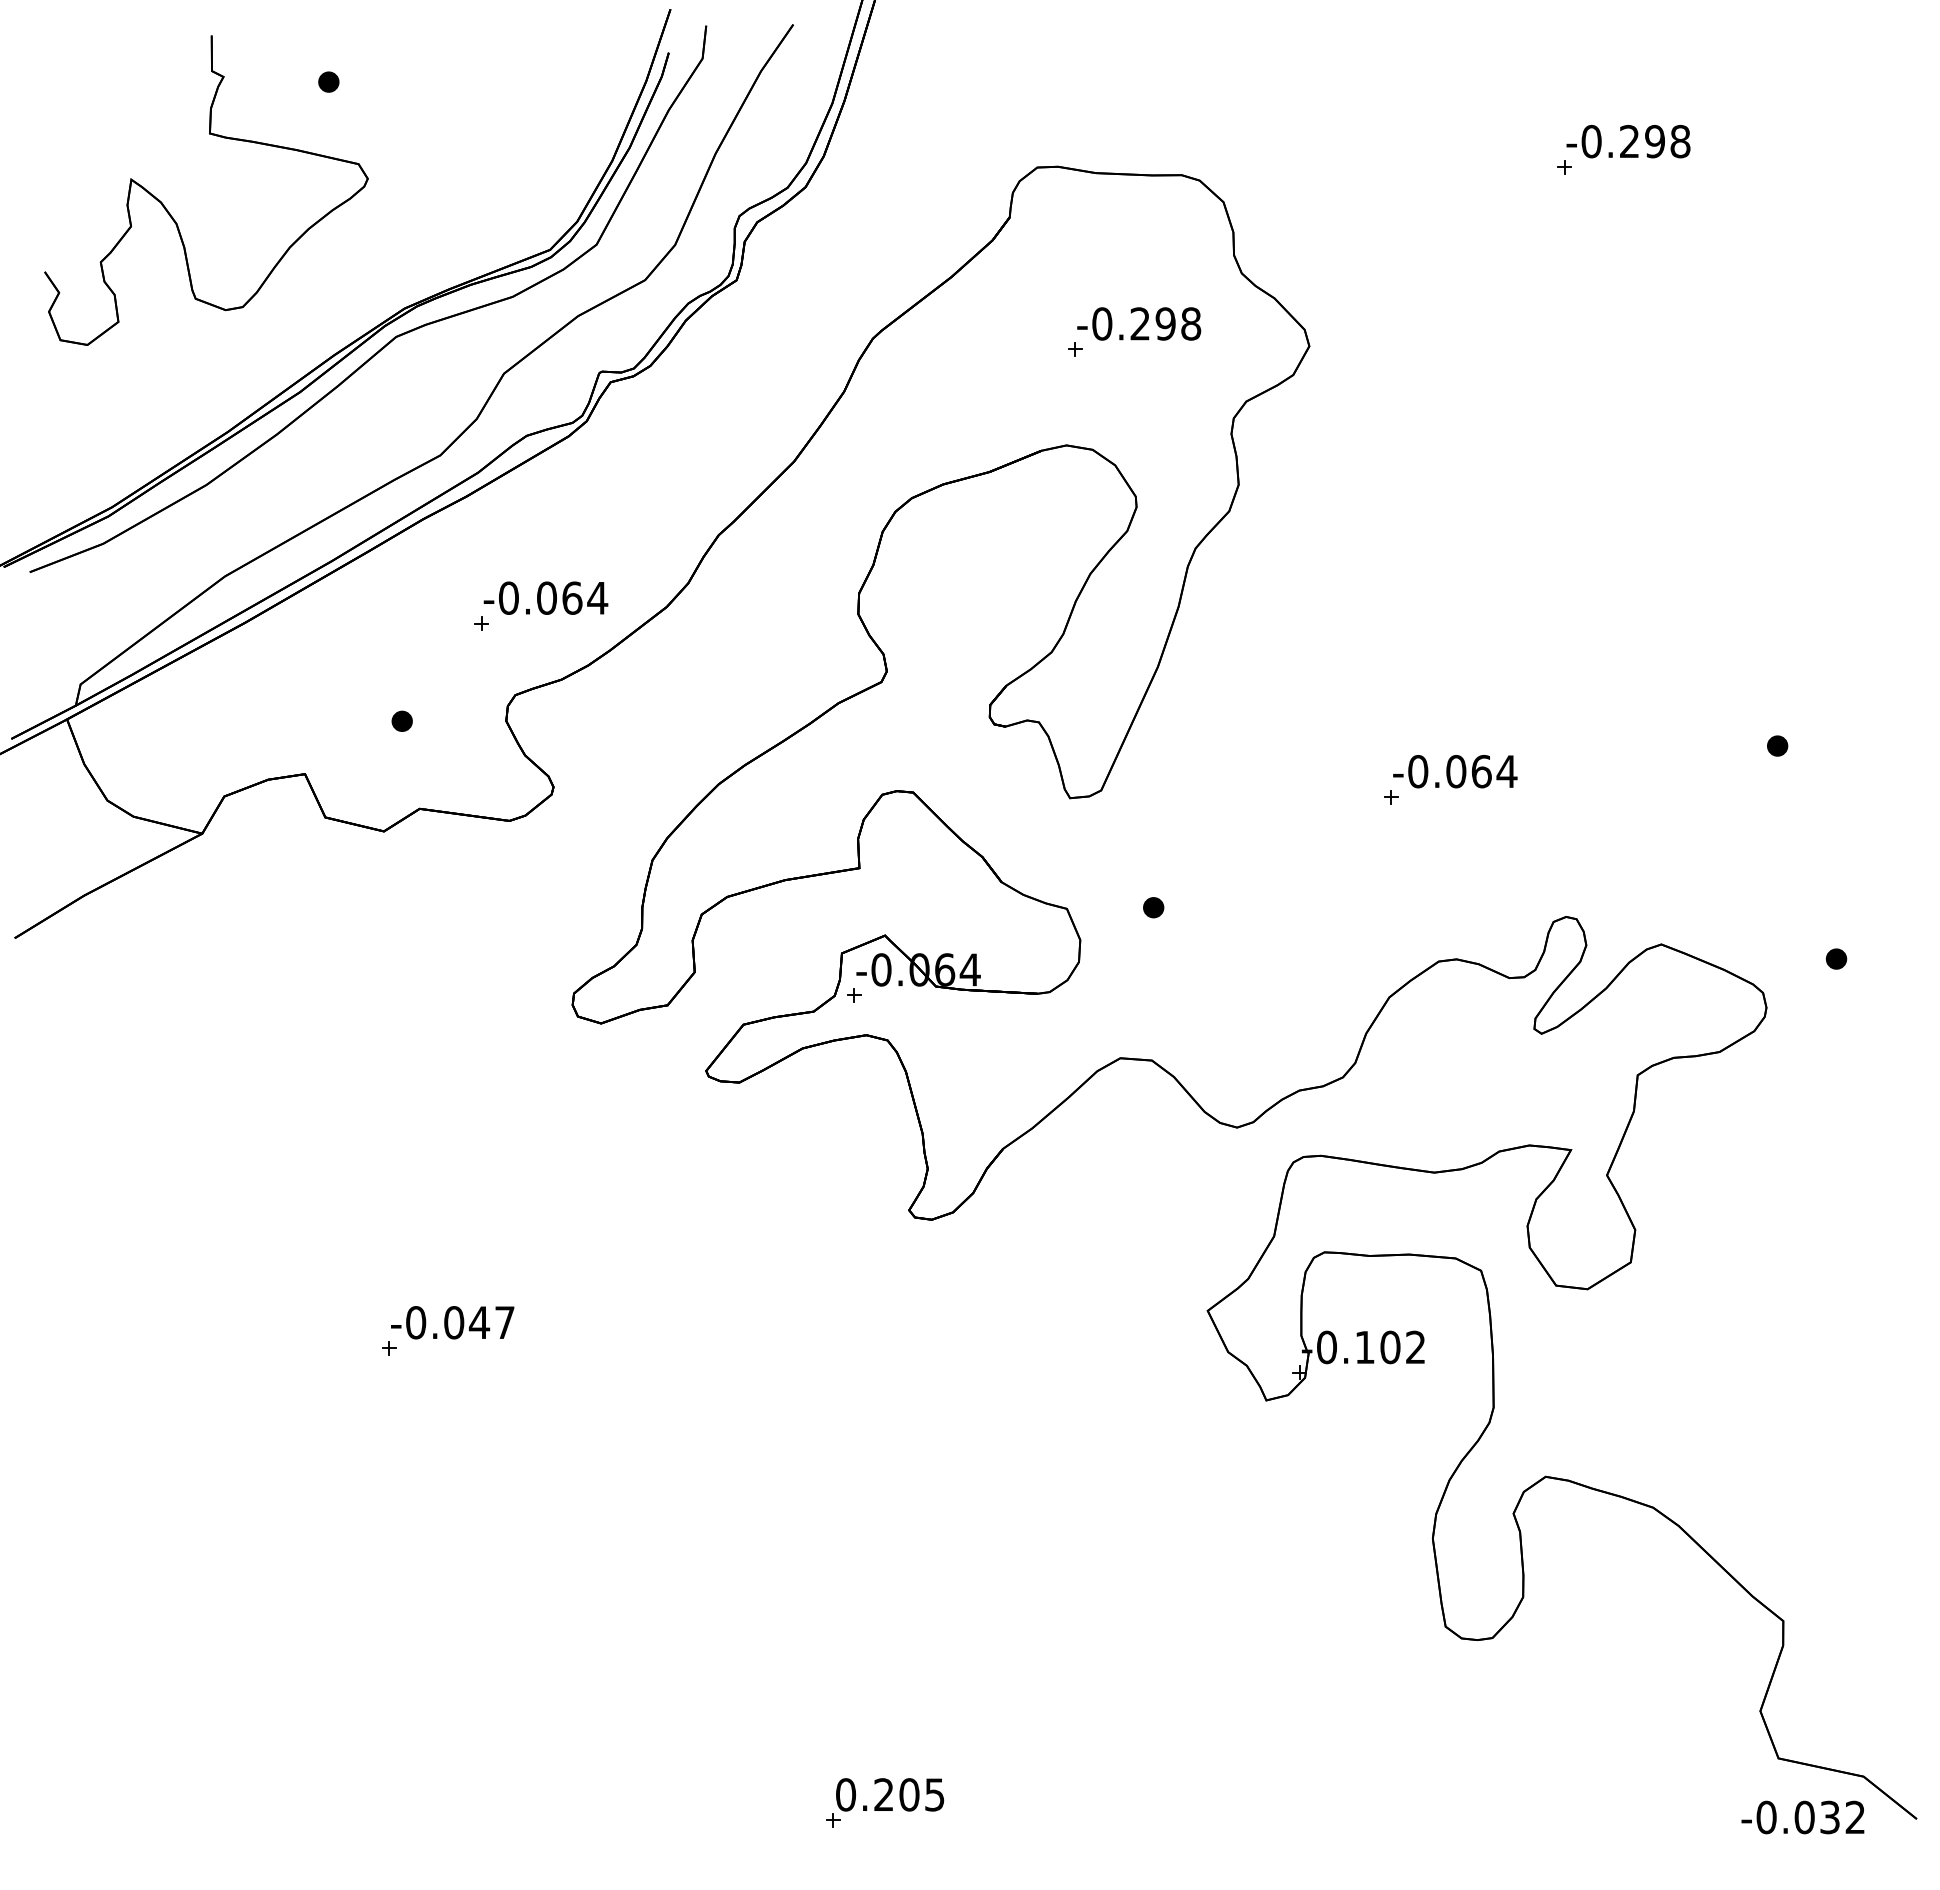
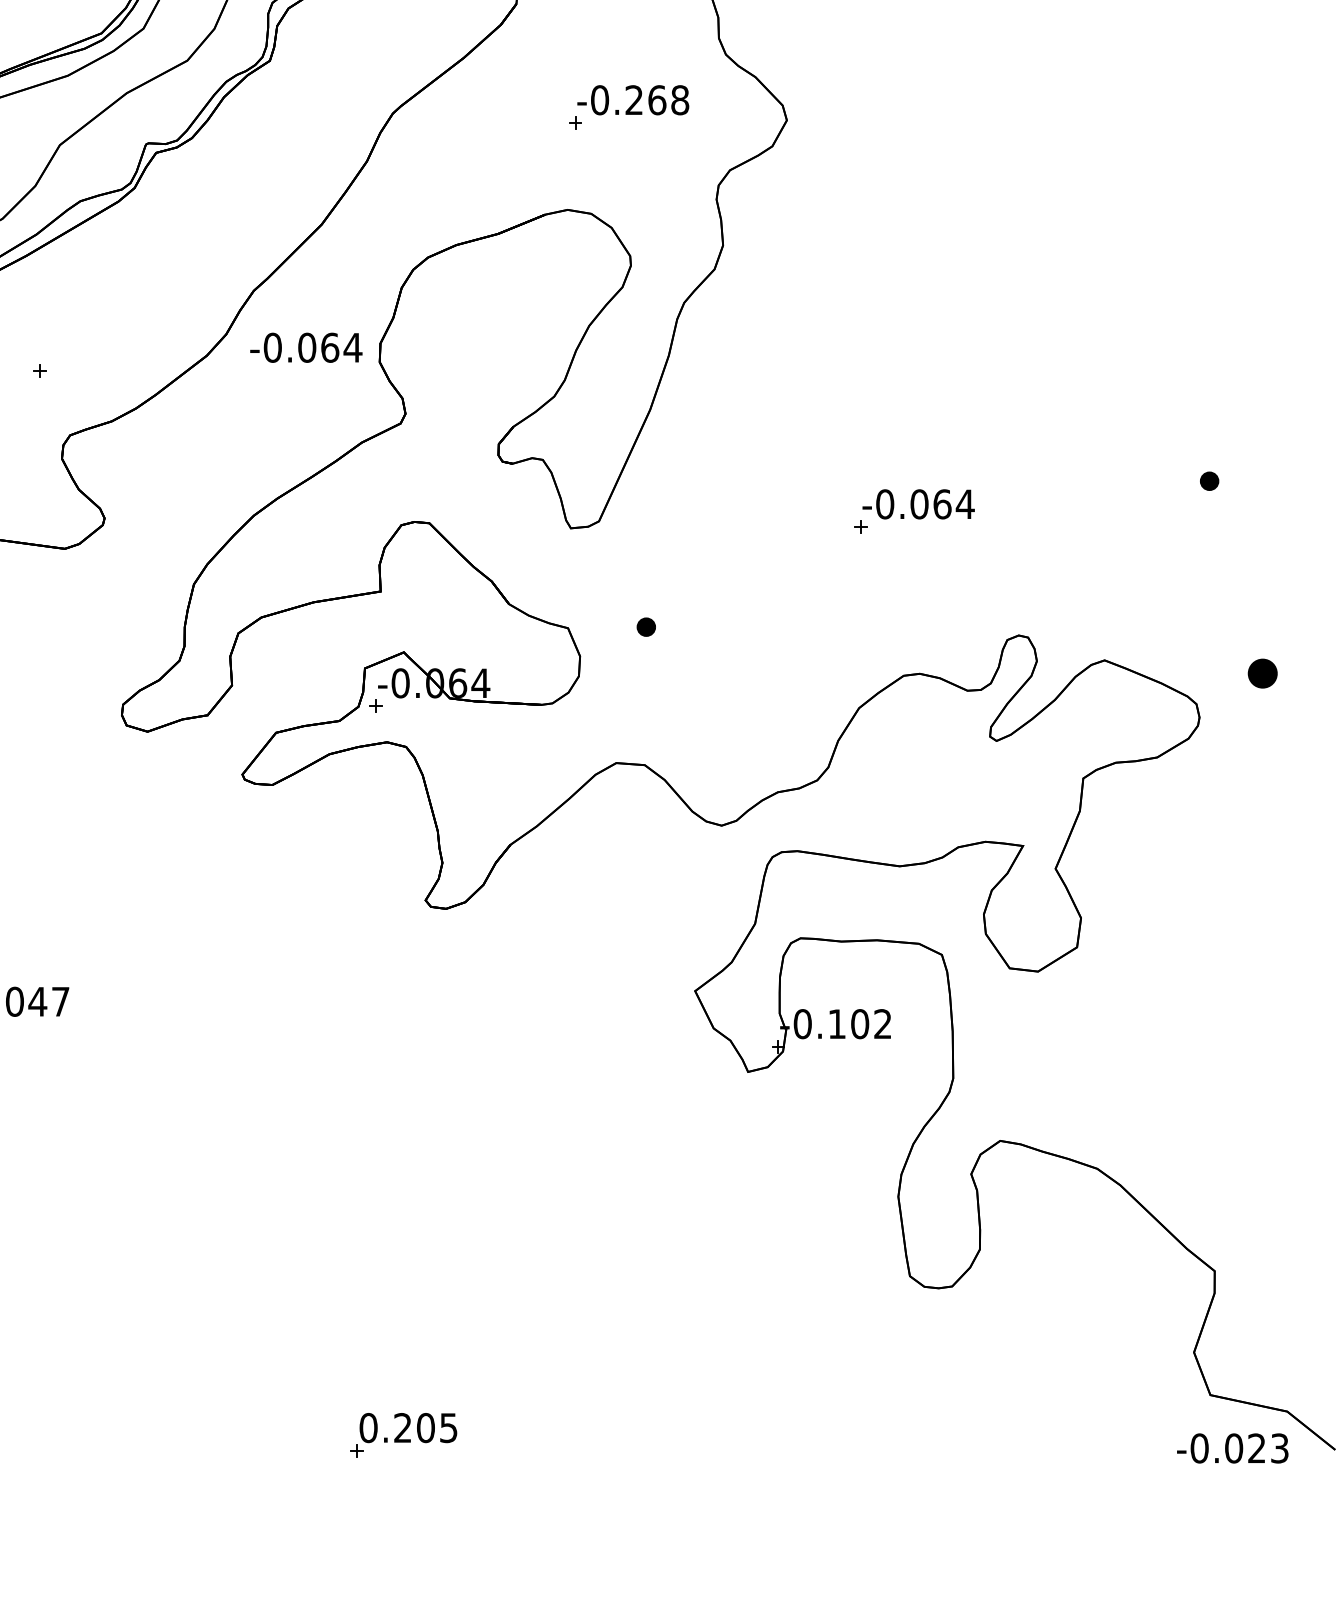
text: (1165, 323) -> (657, 99), -0.298 -> -0.268
text: (545, 597) -> (305, 347), moved
part: (1836, 958) -> (1262, 673), size x1.6
text: (1842, 1817) -> (1268, 1448), -0.032 -> -0.023

